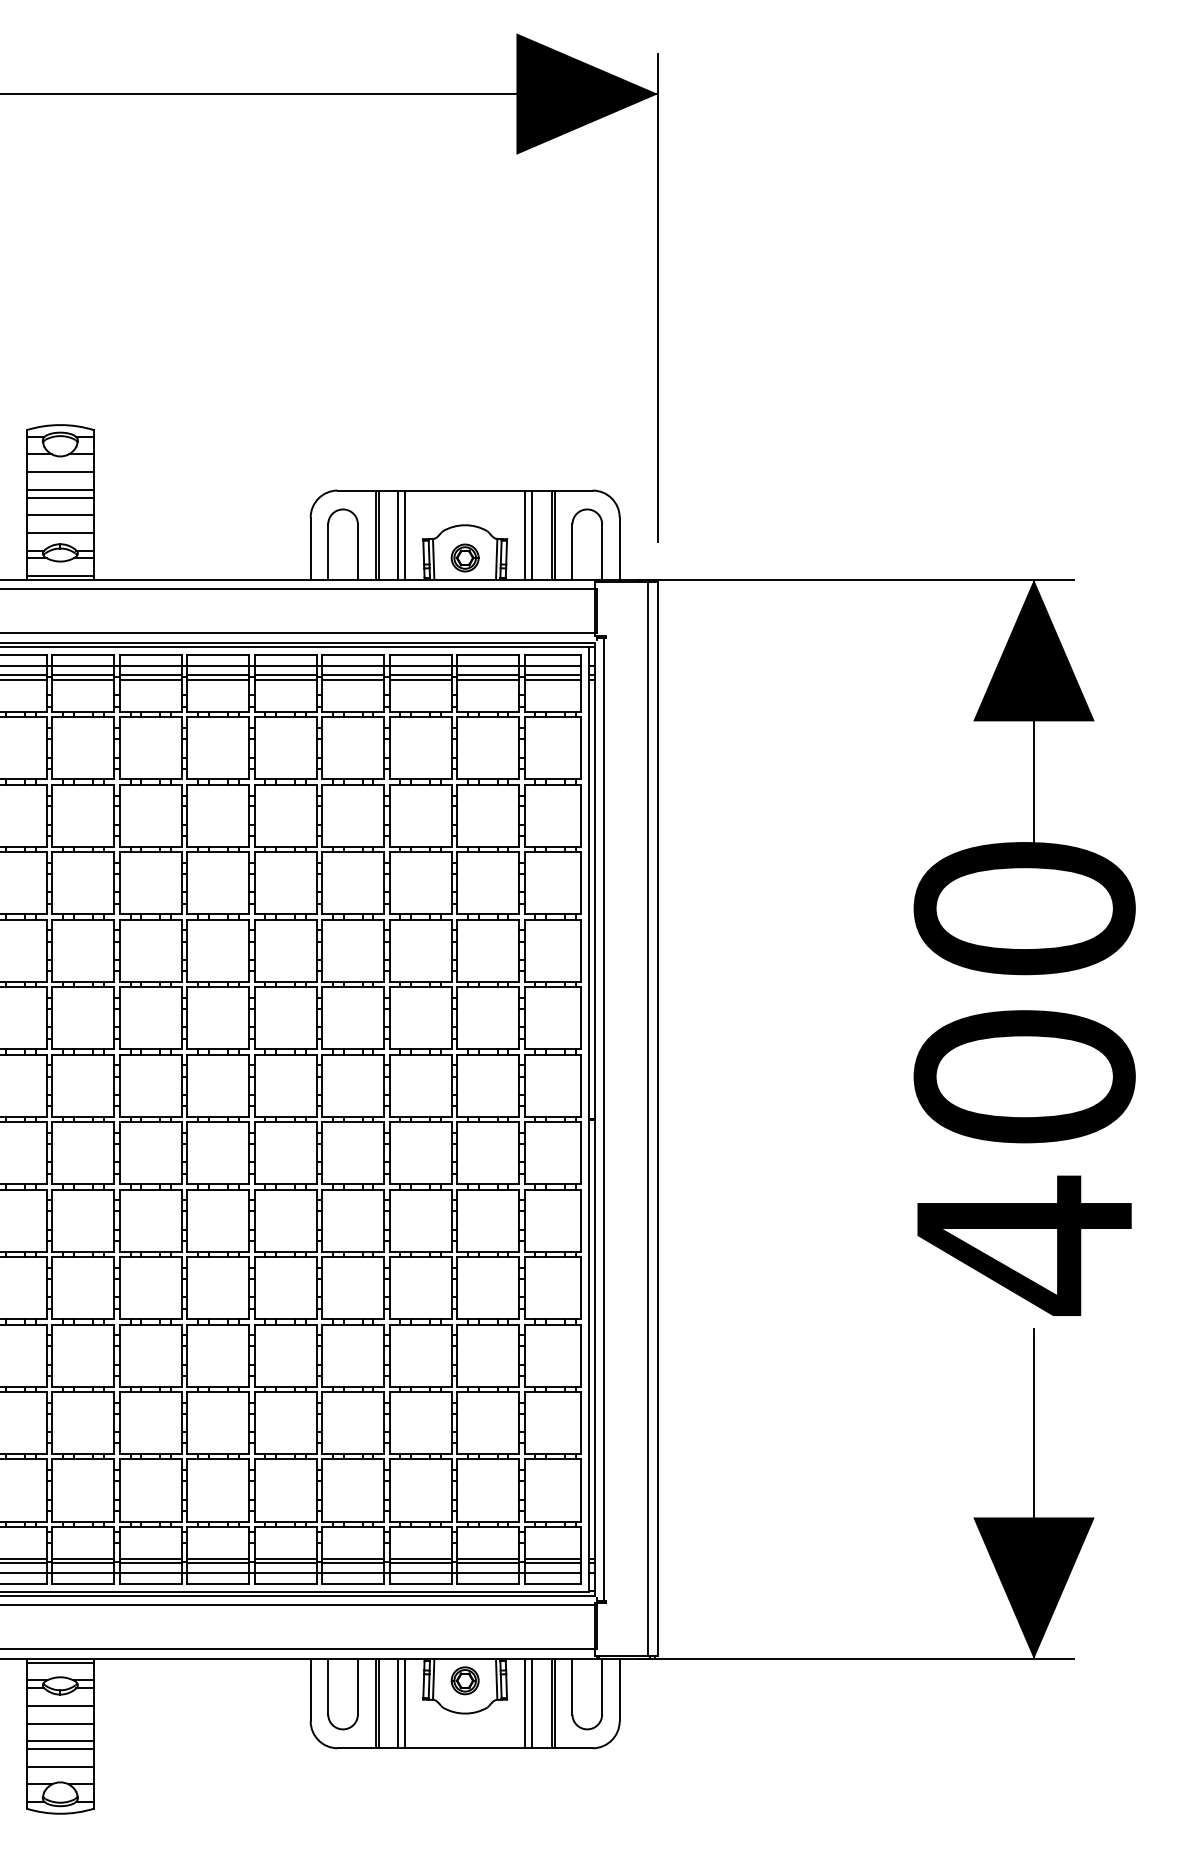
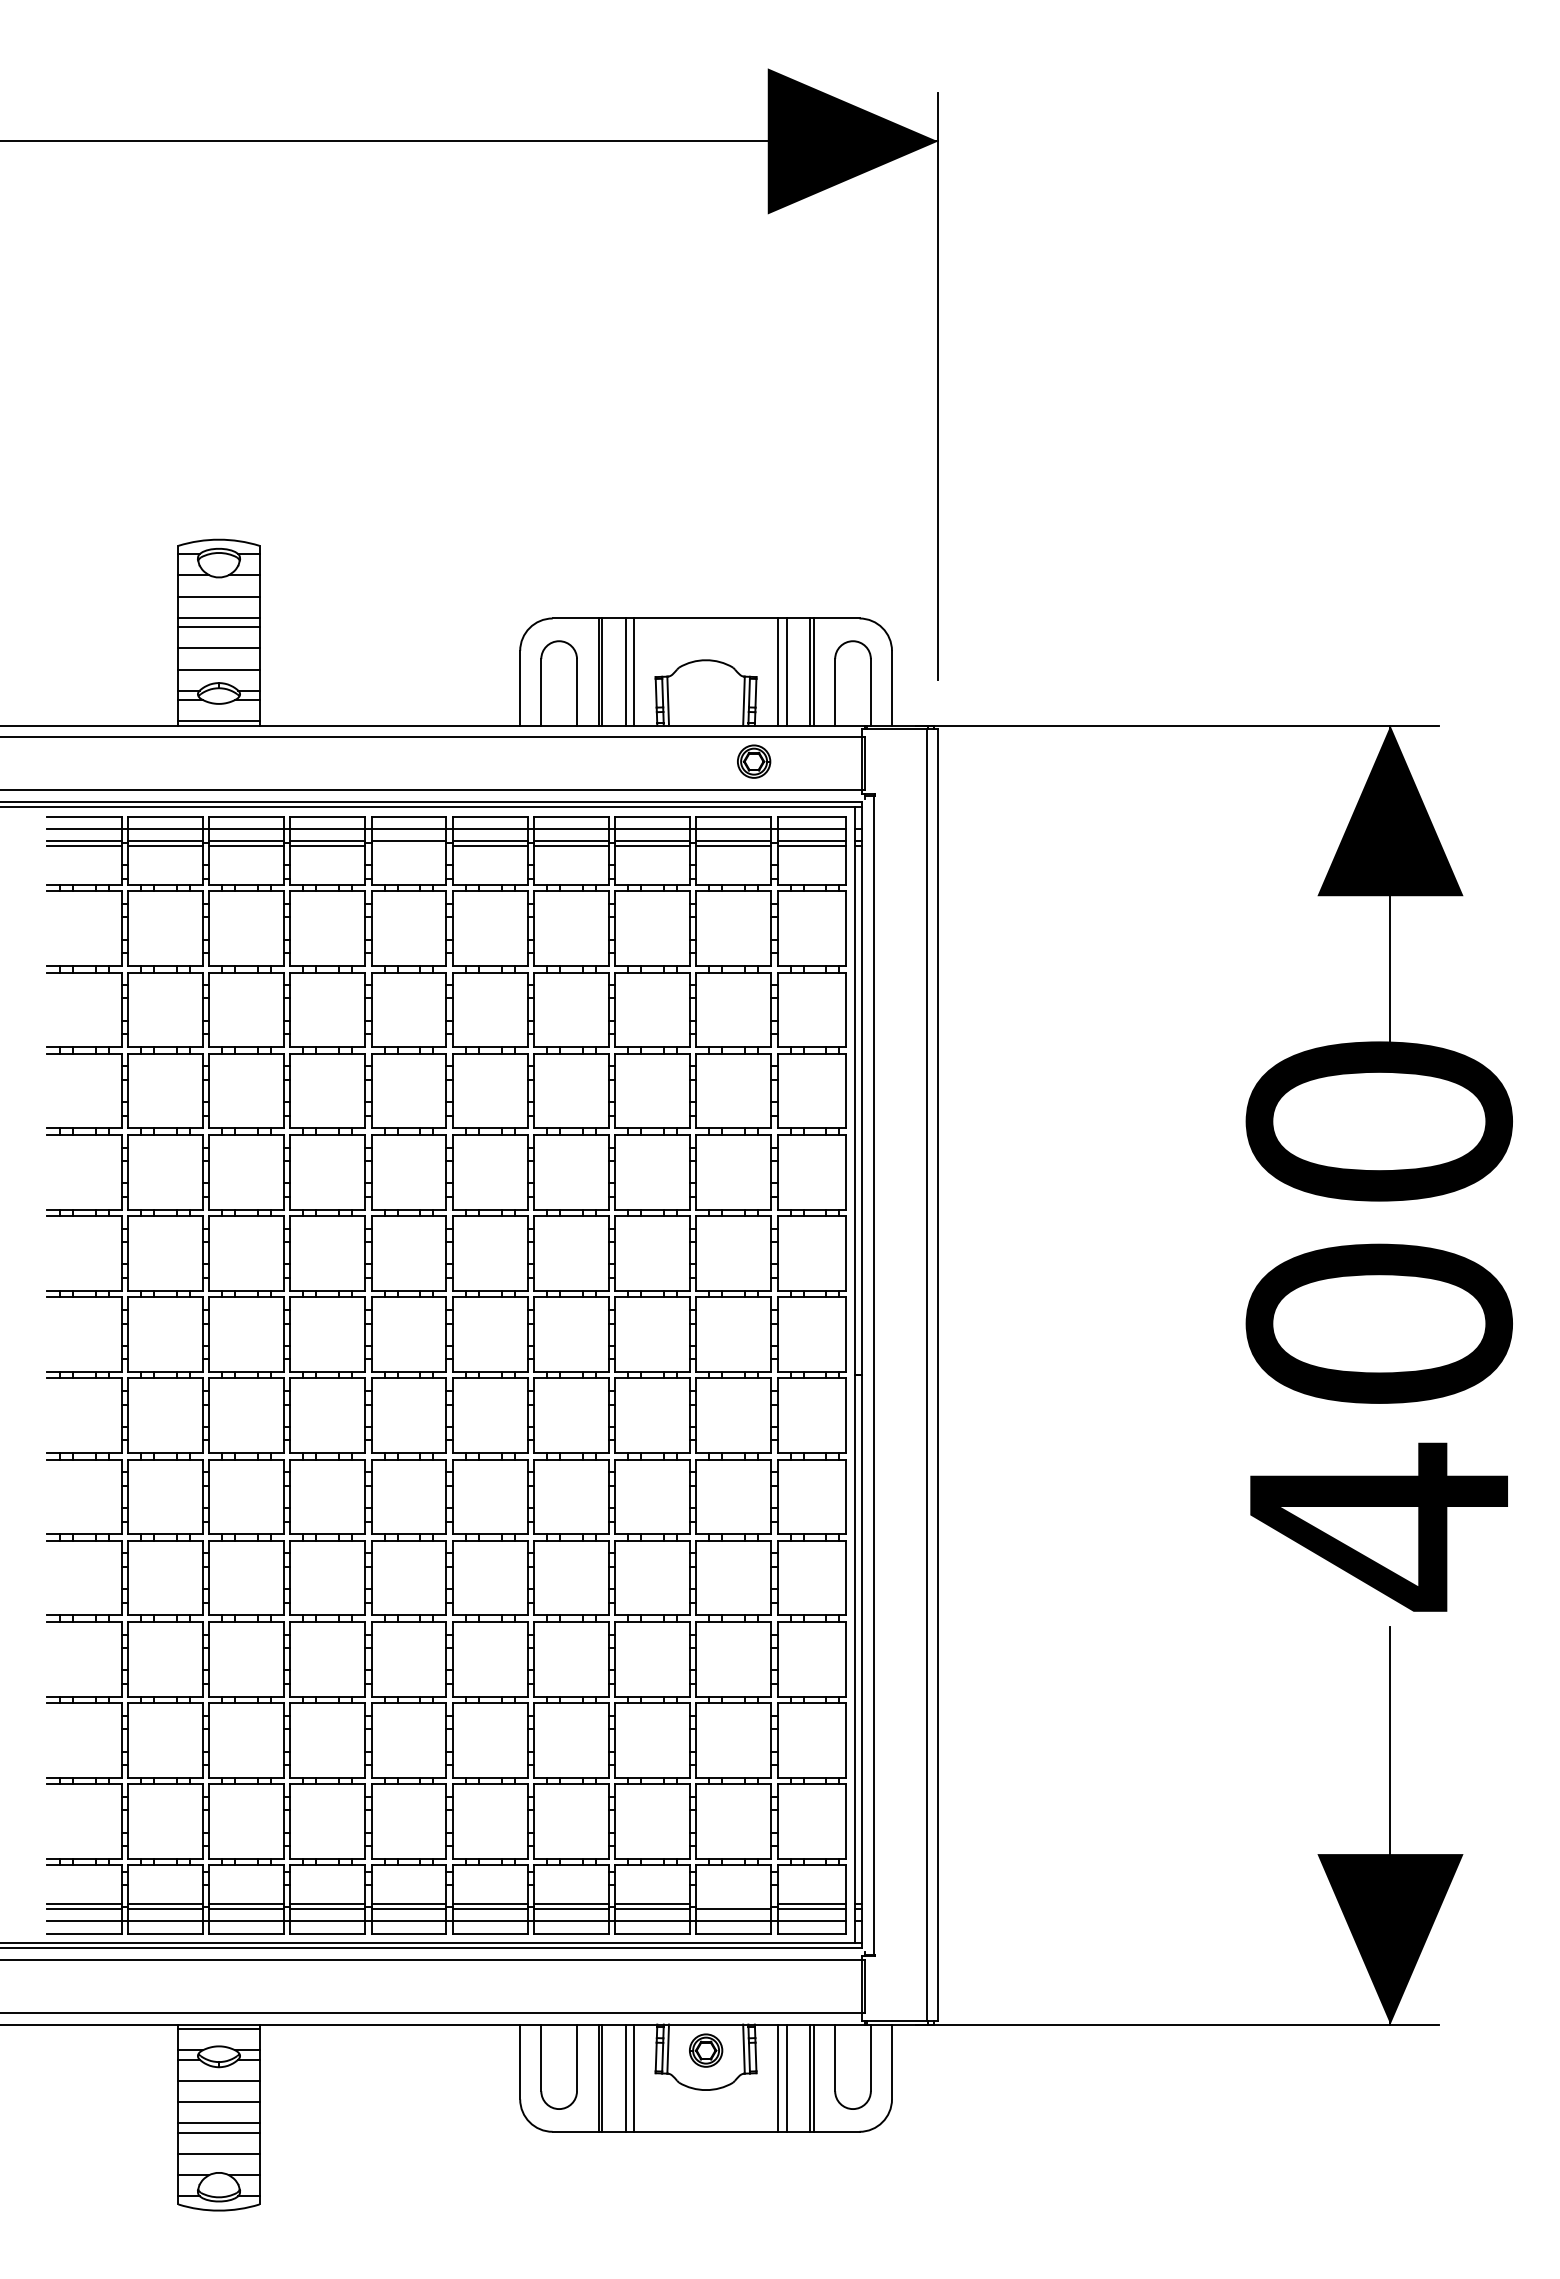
part: (465, 557) -> (754, 761), moved
line: (217, 680) -> (408, 846), removed
line: (487, 1559) -> (733, 1904), removed

